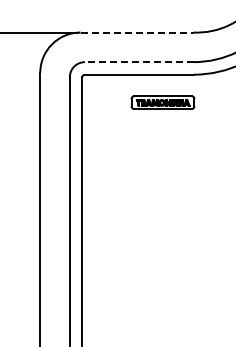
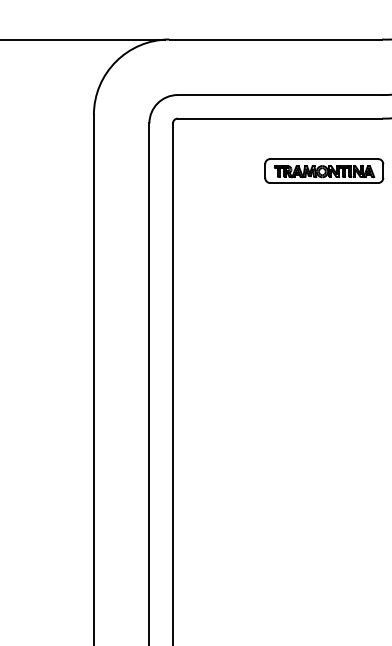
line: (137, 32) -> (276, 39), dashed -> solid
line: (138, 62) -> (278, 95), dashed -> solid

